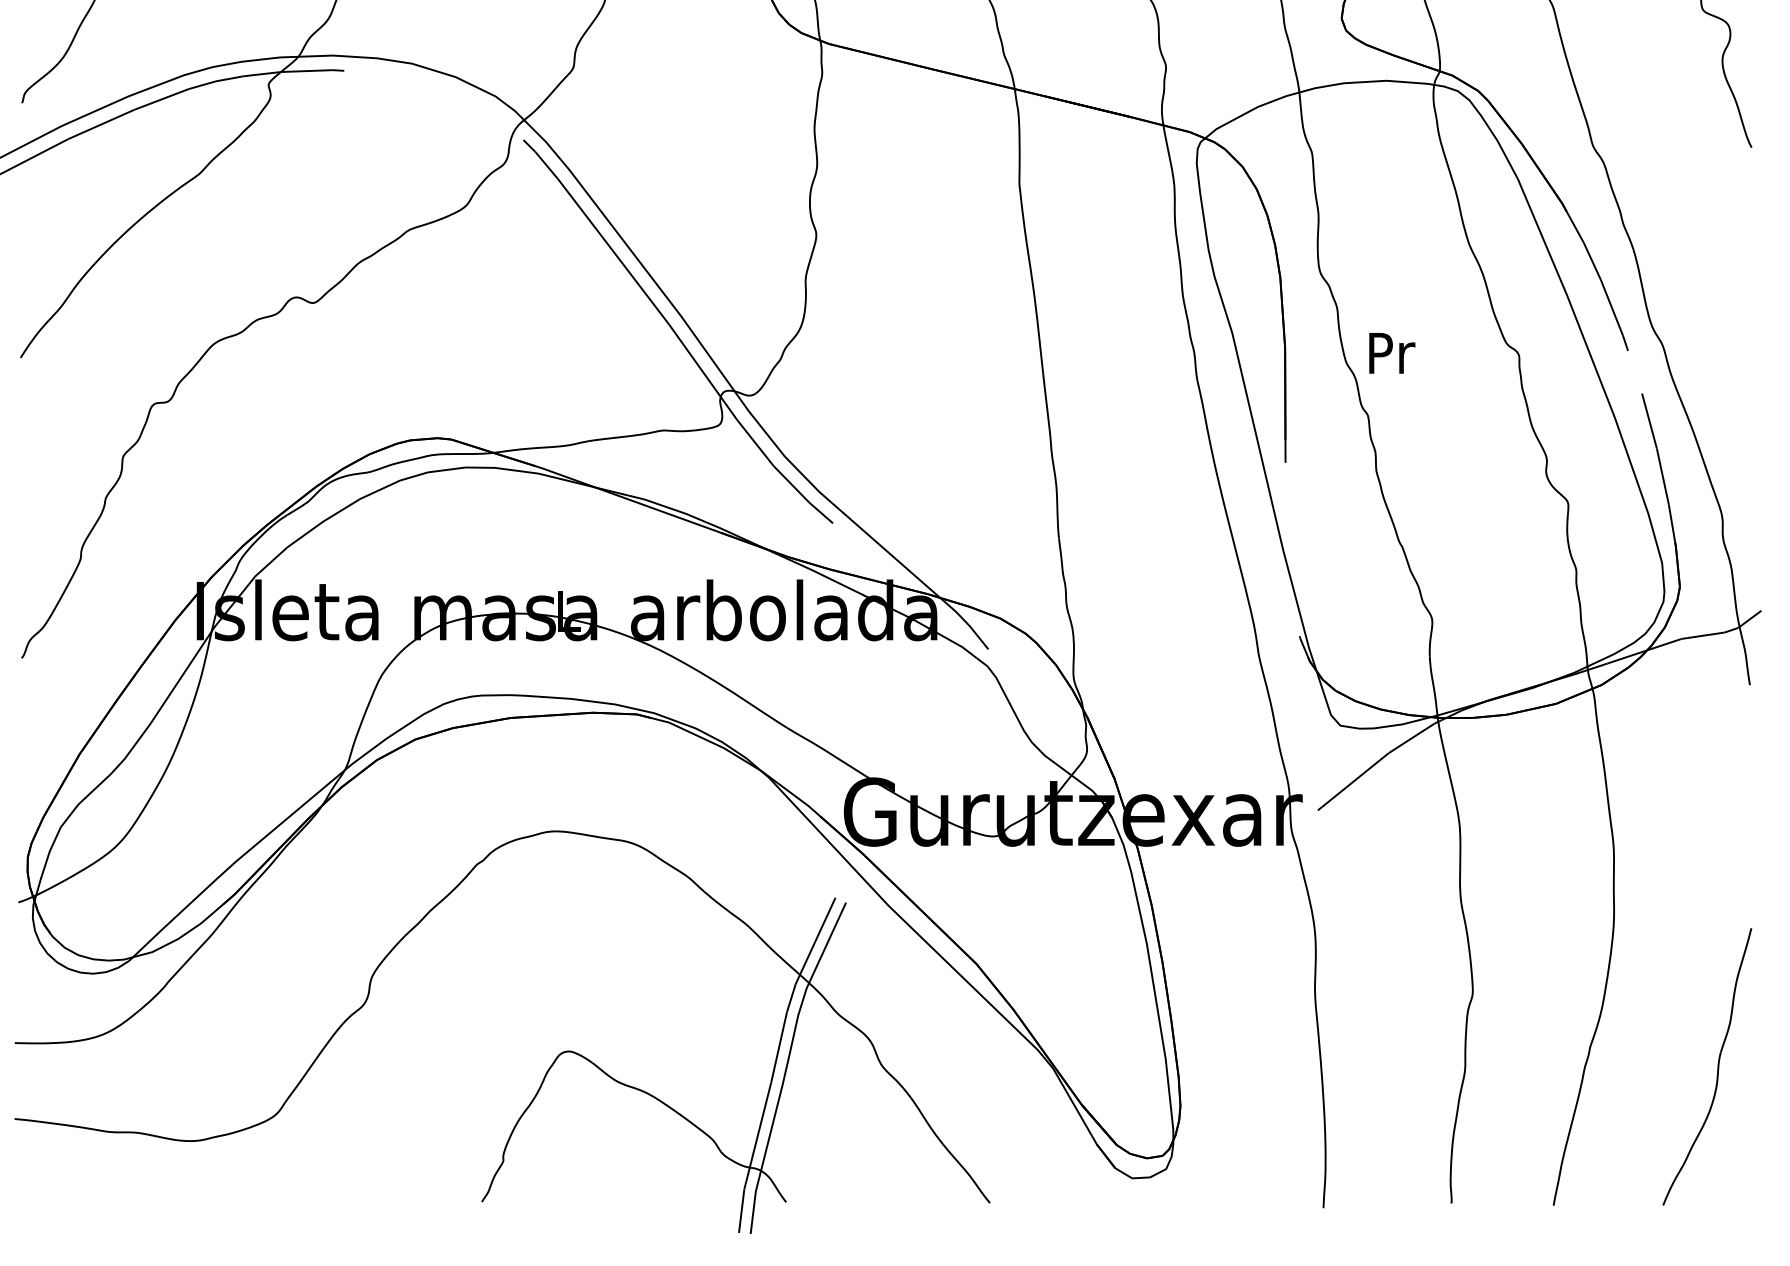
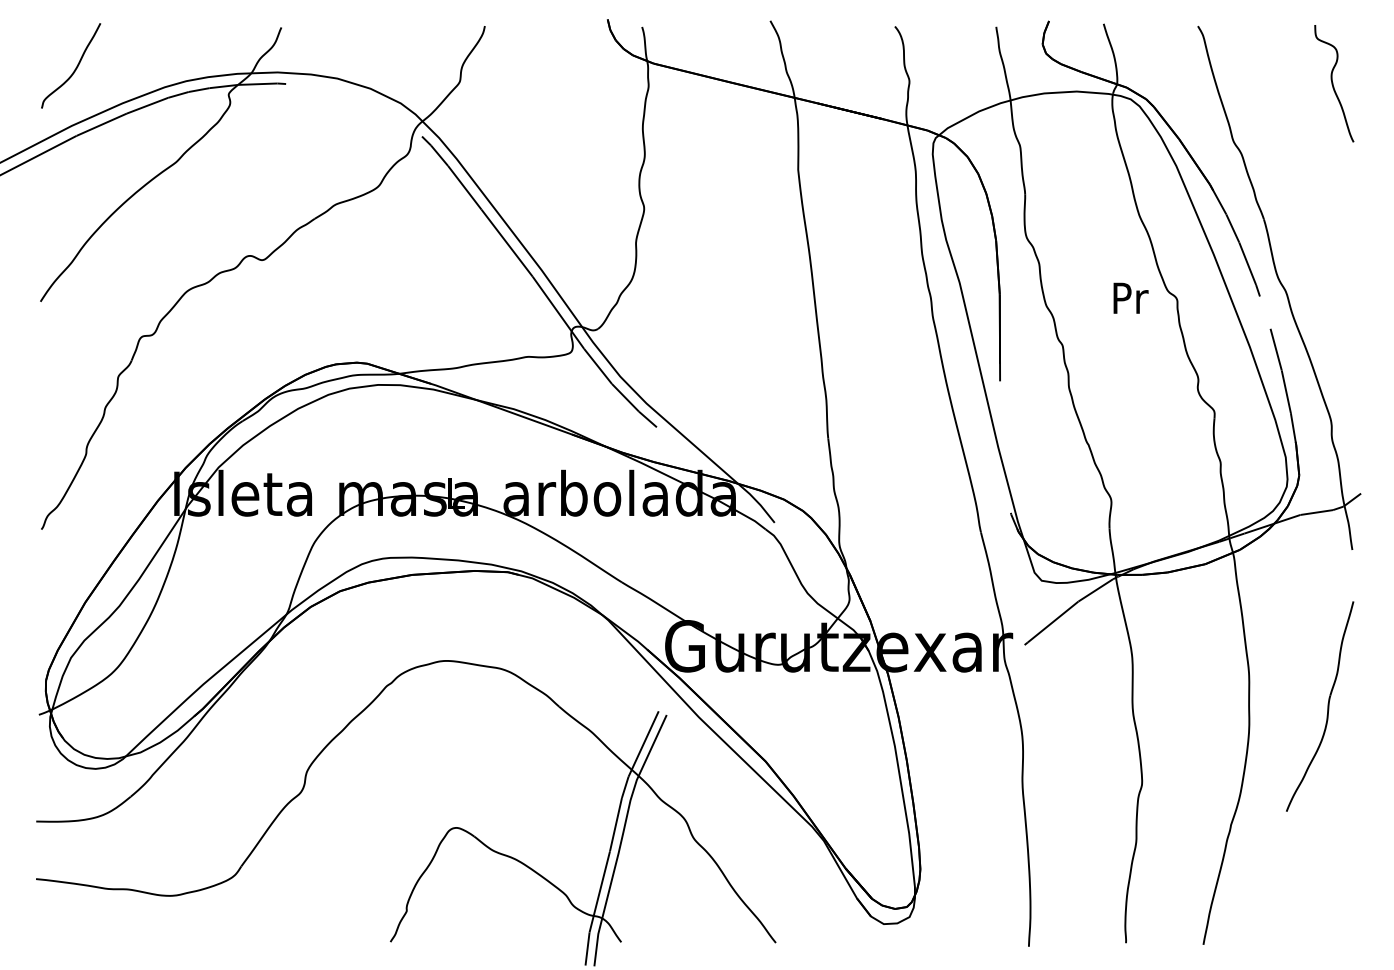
text: (1391, 352) -> (1130, 297), moved
part: (1717, 1066) -> (1327, 706), moved

